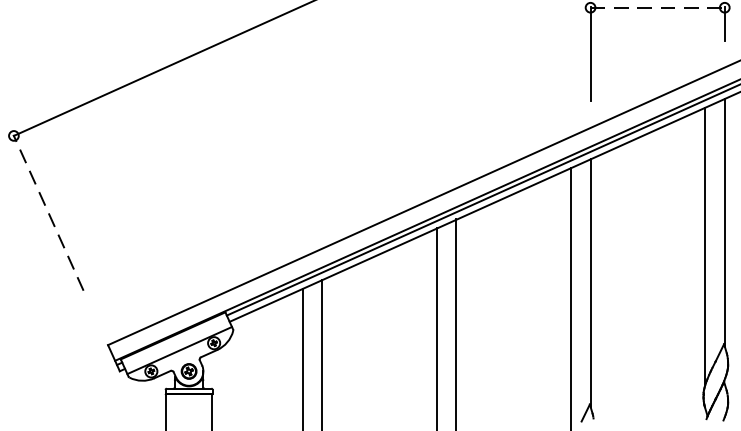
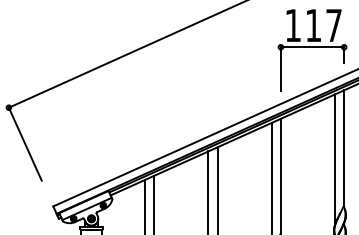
line: (657, 8) -> (312, 47), dashed -> solid
line: (49, 211) -> (25, 143), dashed -> solid

